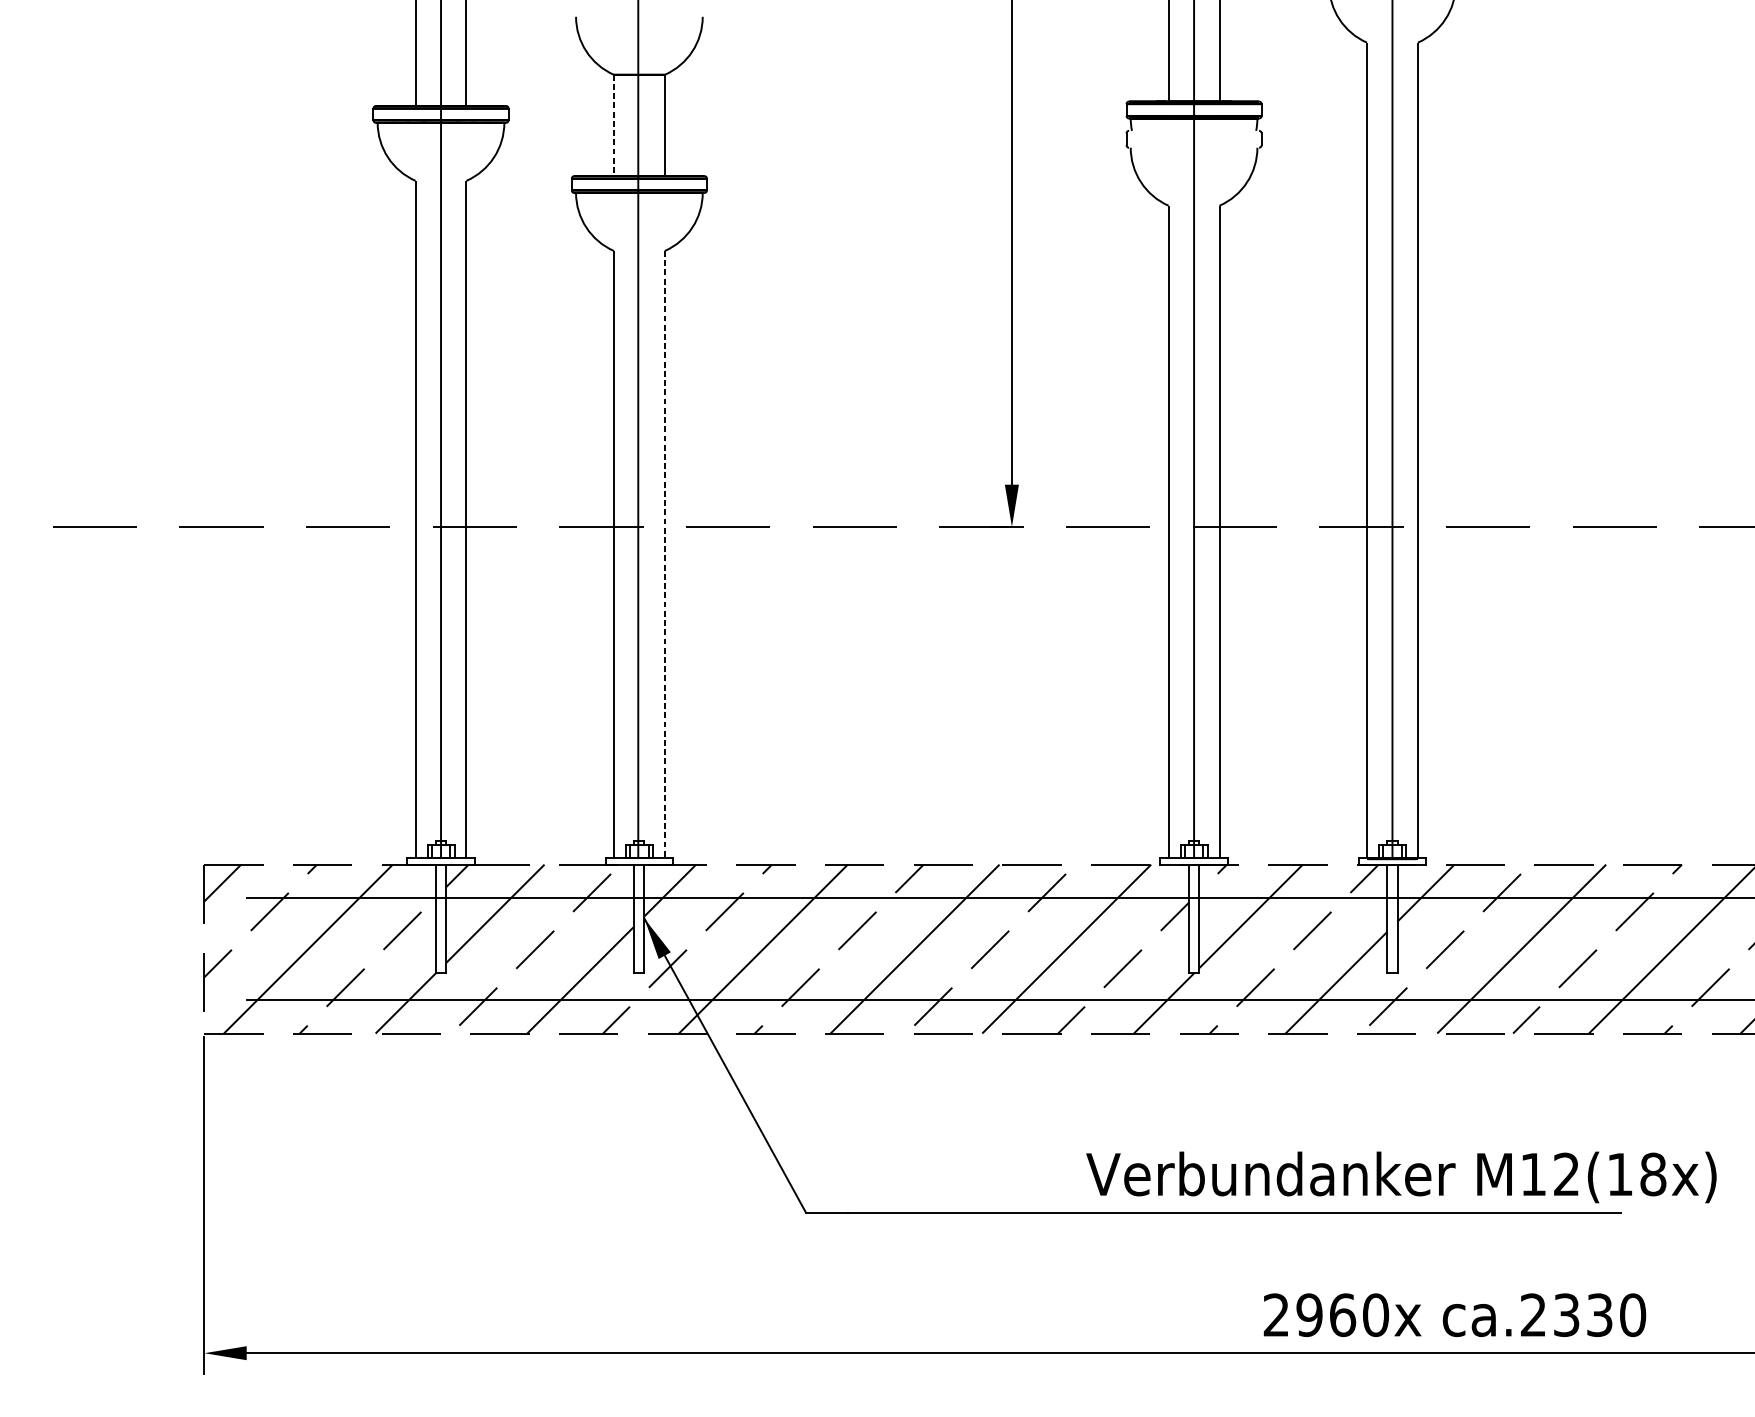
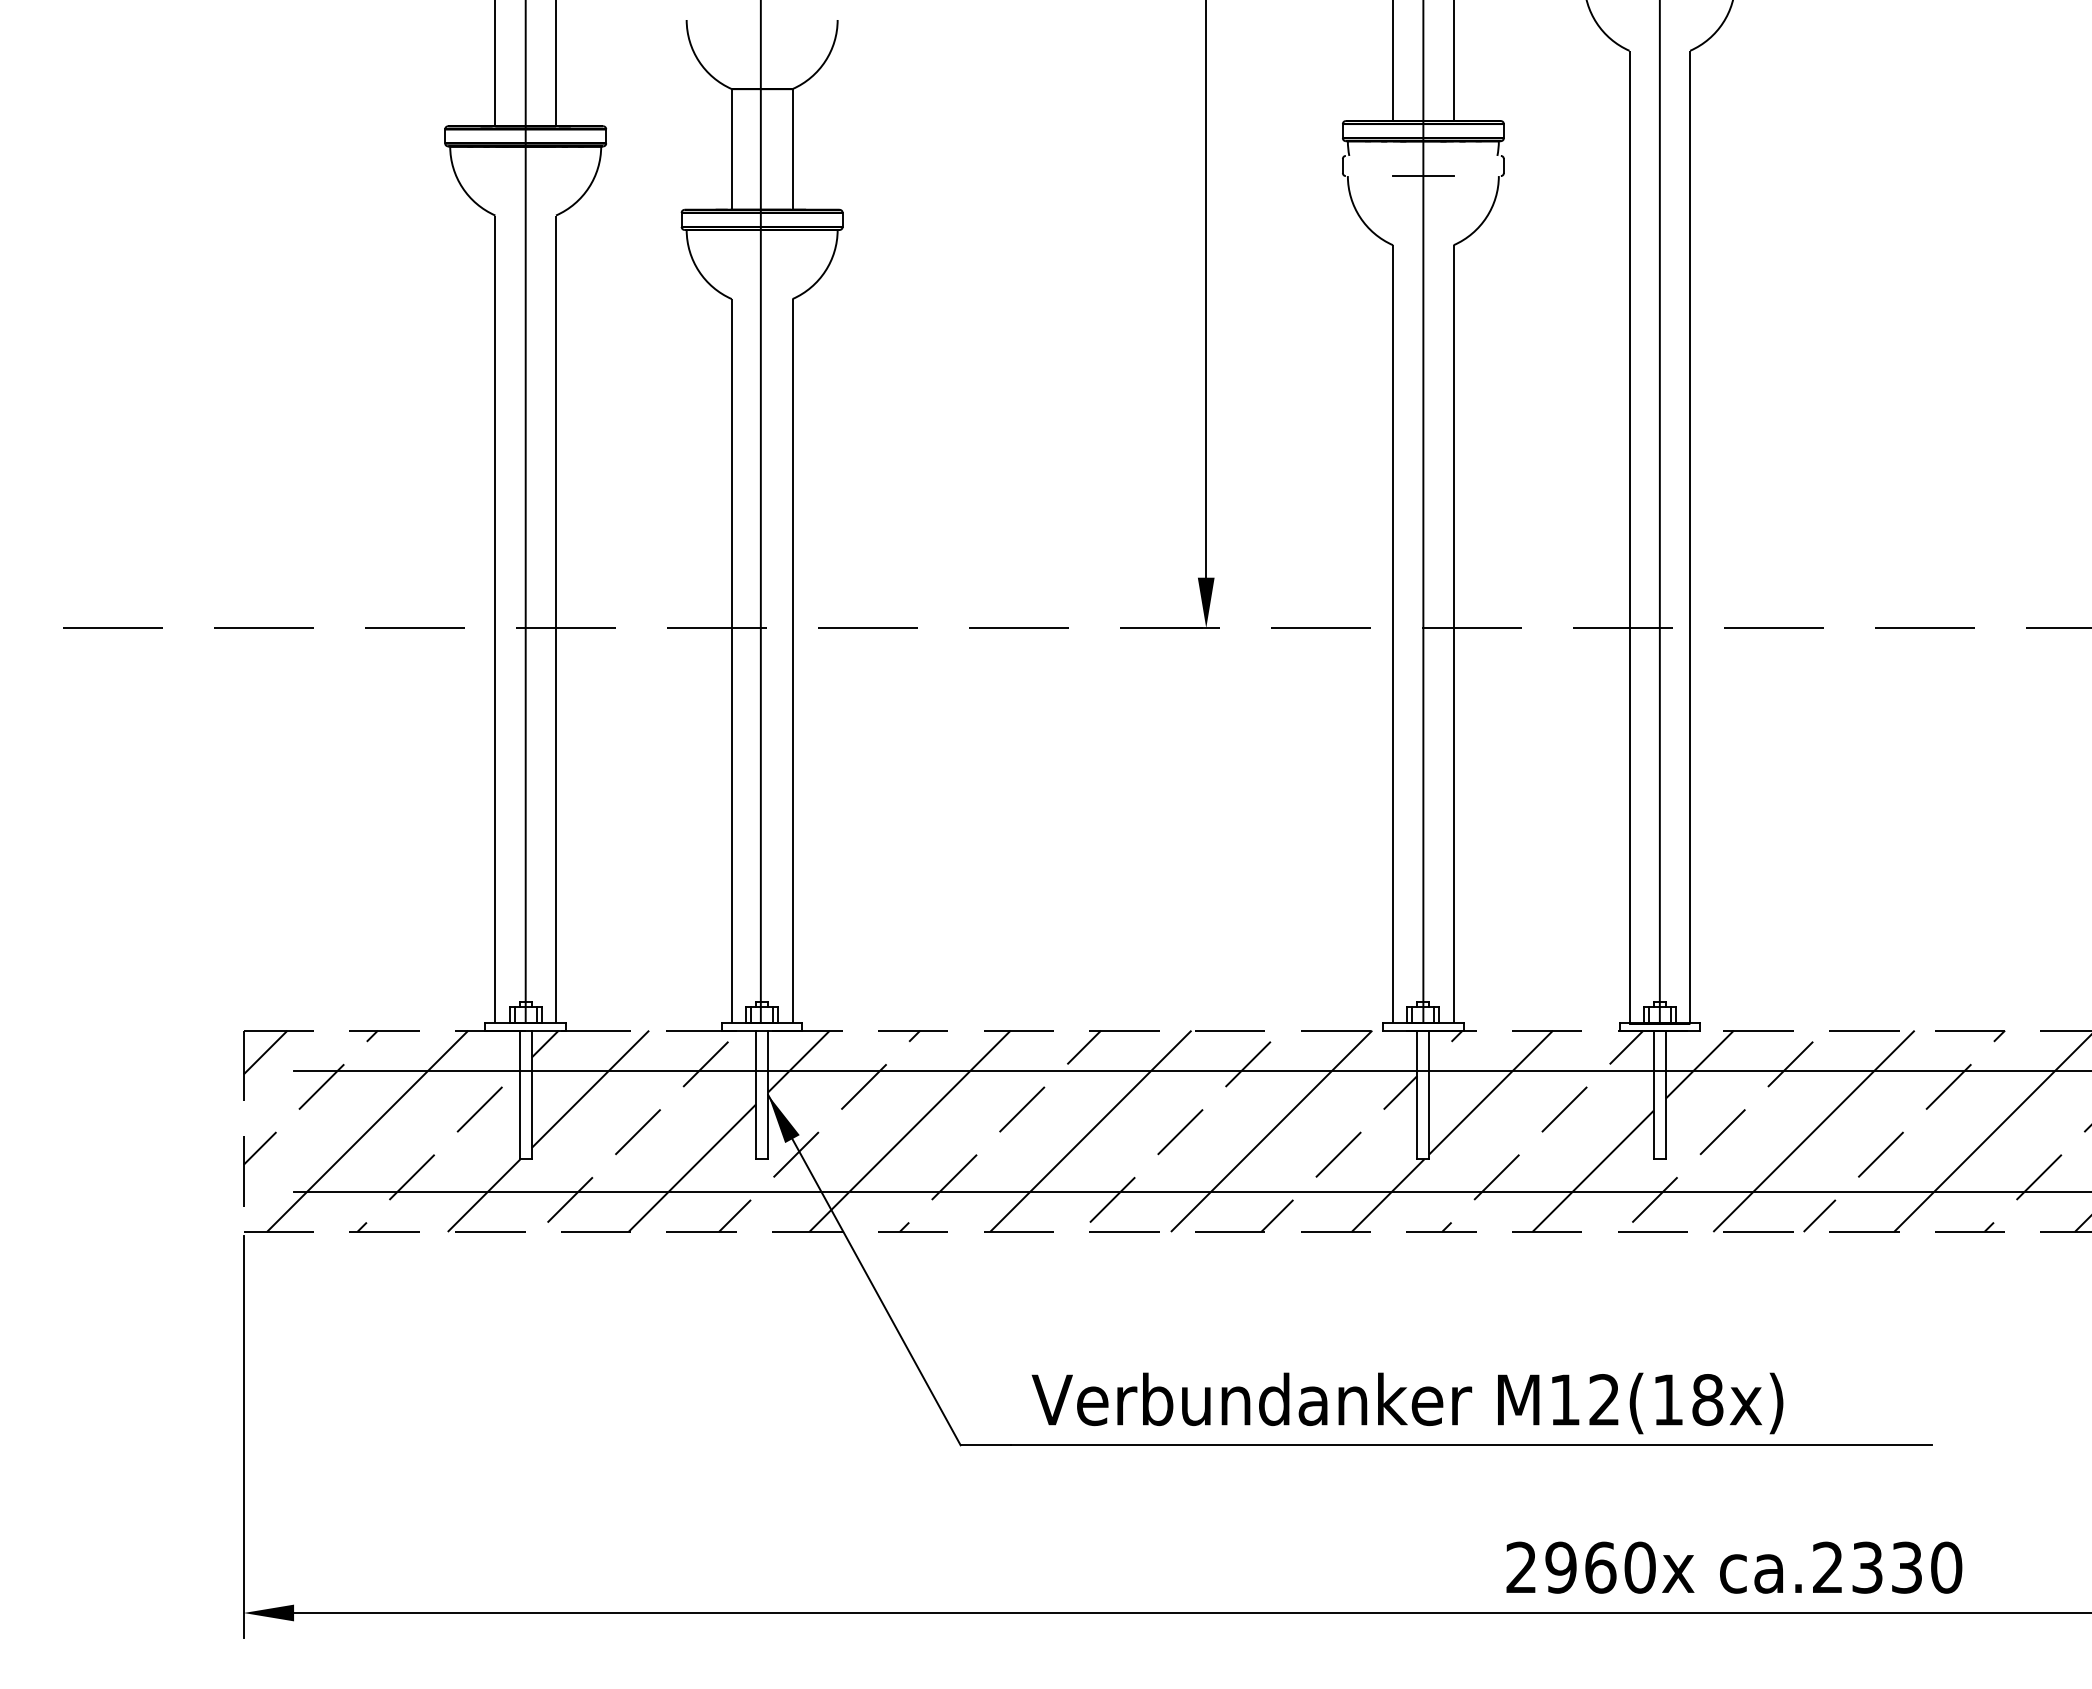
line: (613, 125) -> (731, 149), dashed -> solid
line: (1194, 148) -> (1423, 176), added
line: (664, 554) -> (792, 660), dashed -> solid
text: (1401, 1177) -> (1407, 1403), moved

